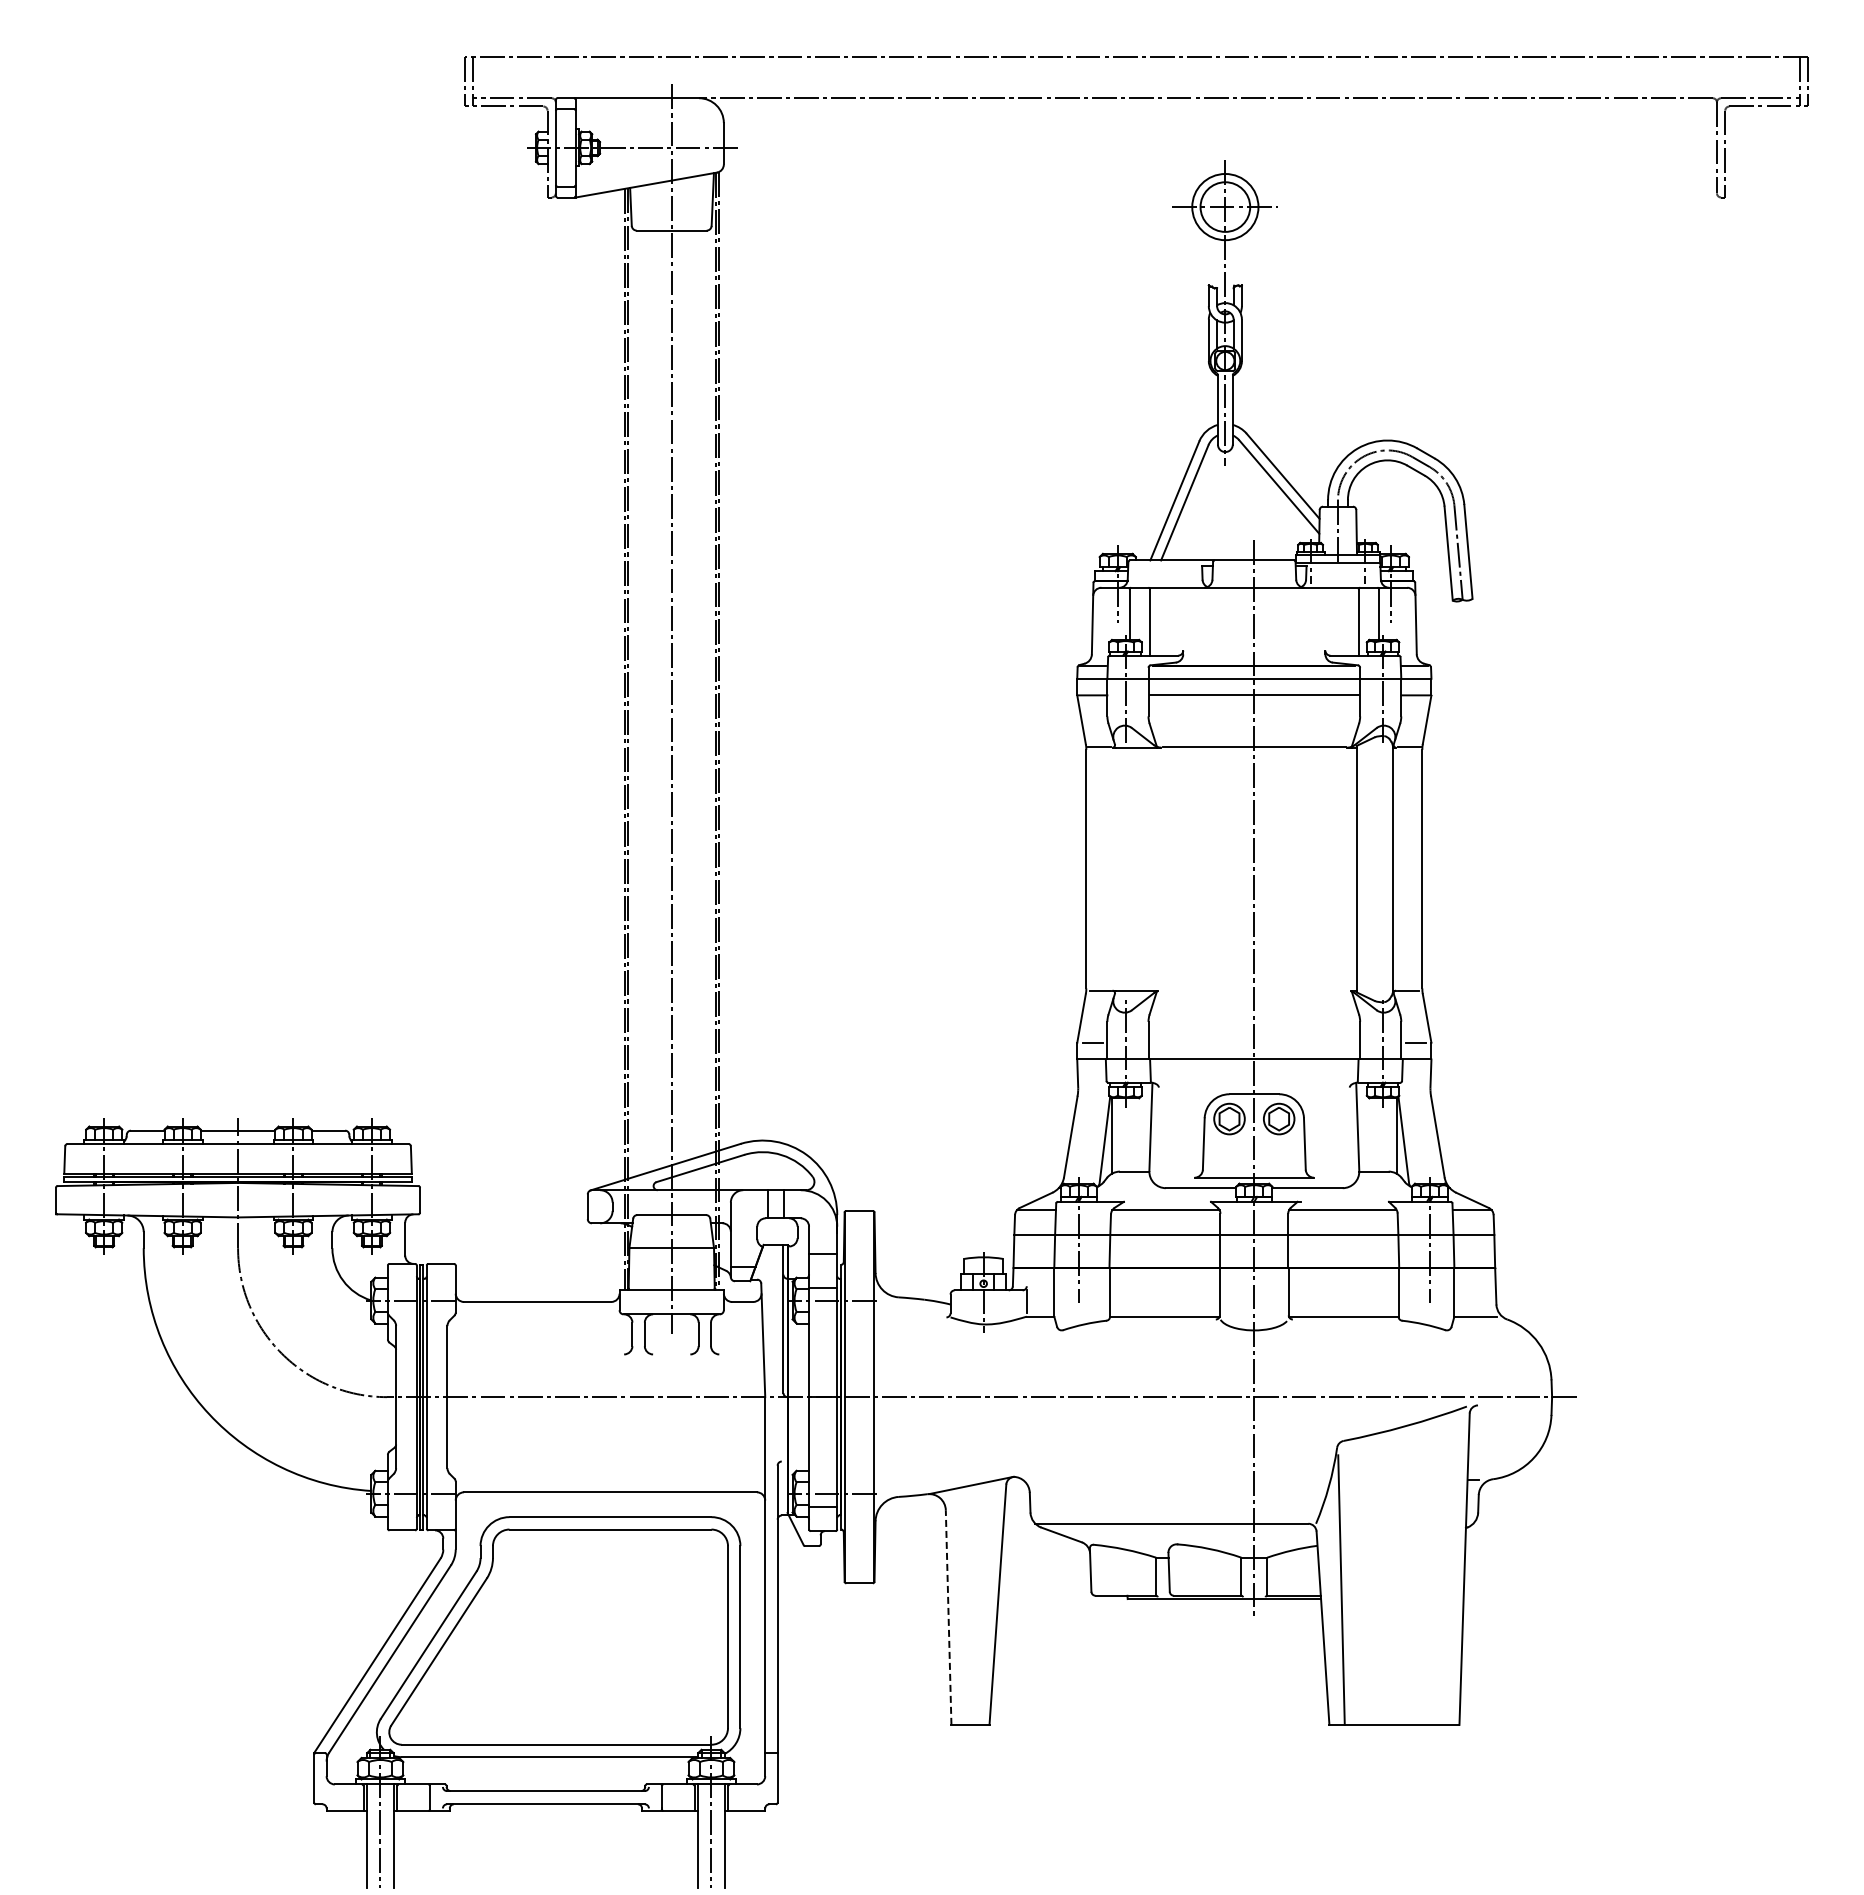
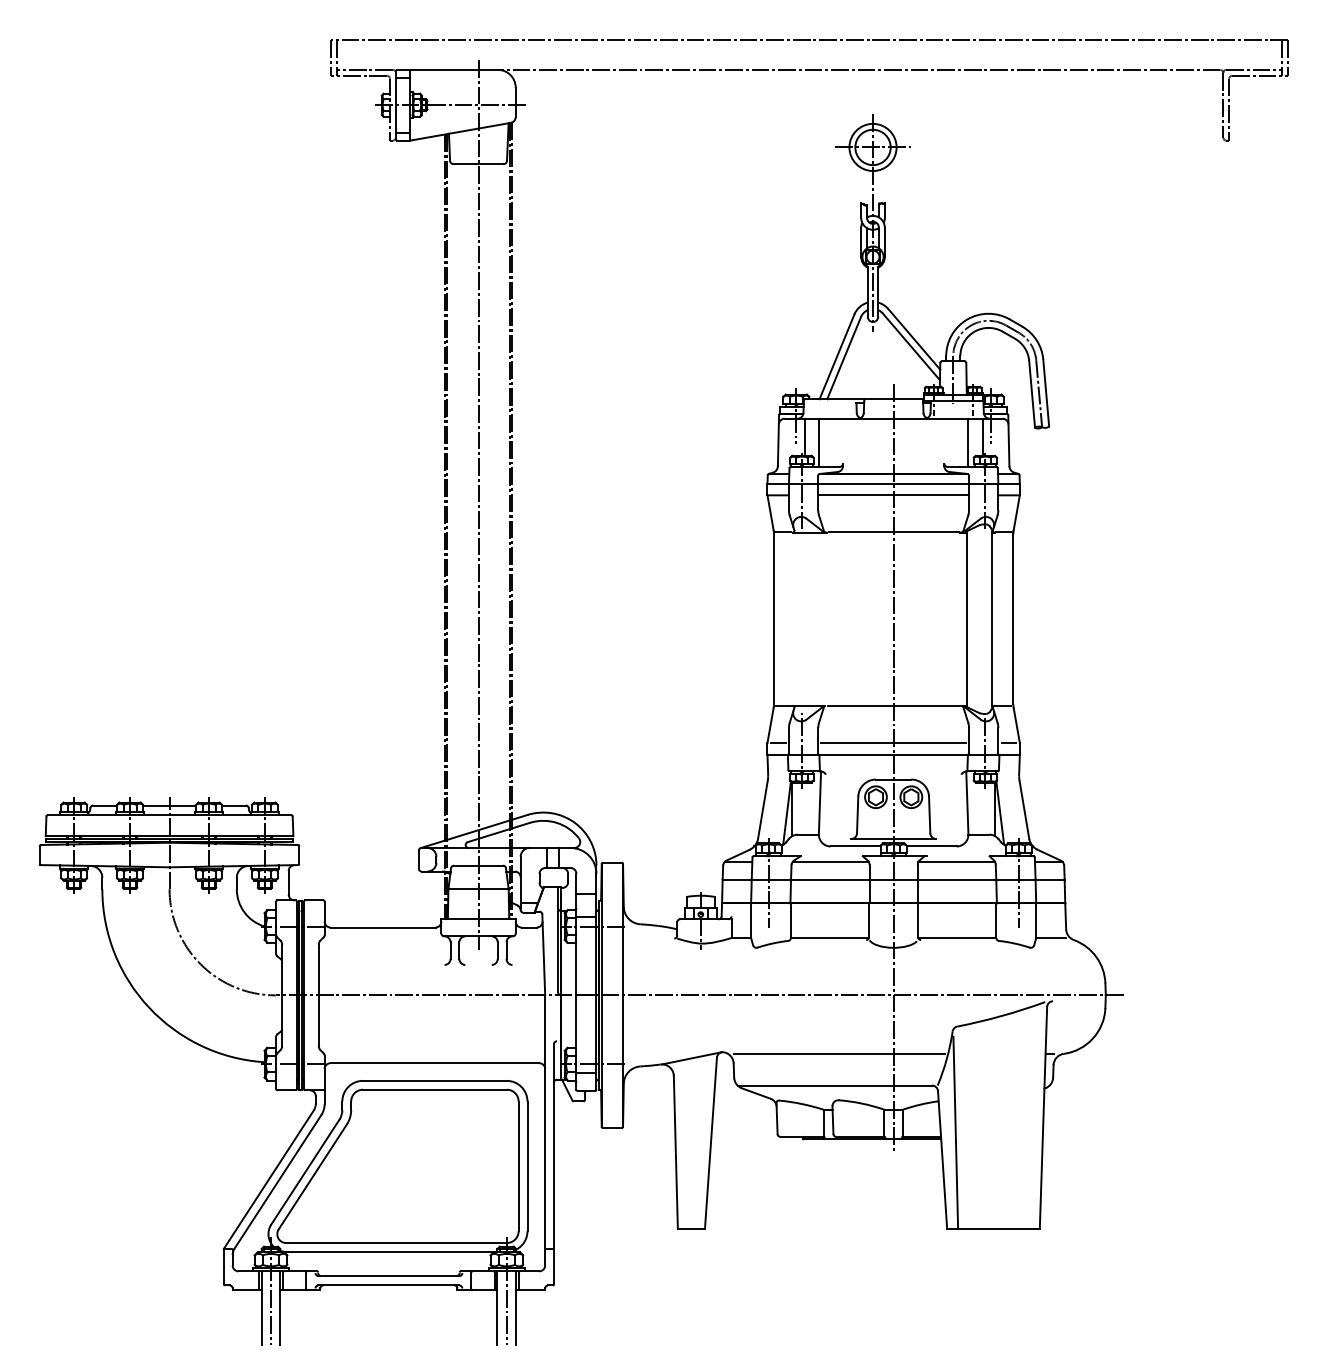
line: (1254, 991) -> (893, 706), added
line: (1253, 1042) -> (893, 742), added
line: (1177, 1479) -> (838, 1054), added
line: (948, 1617) -> (675, 1152), dashed -> solid

